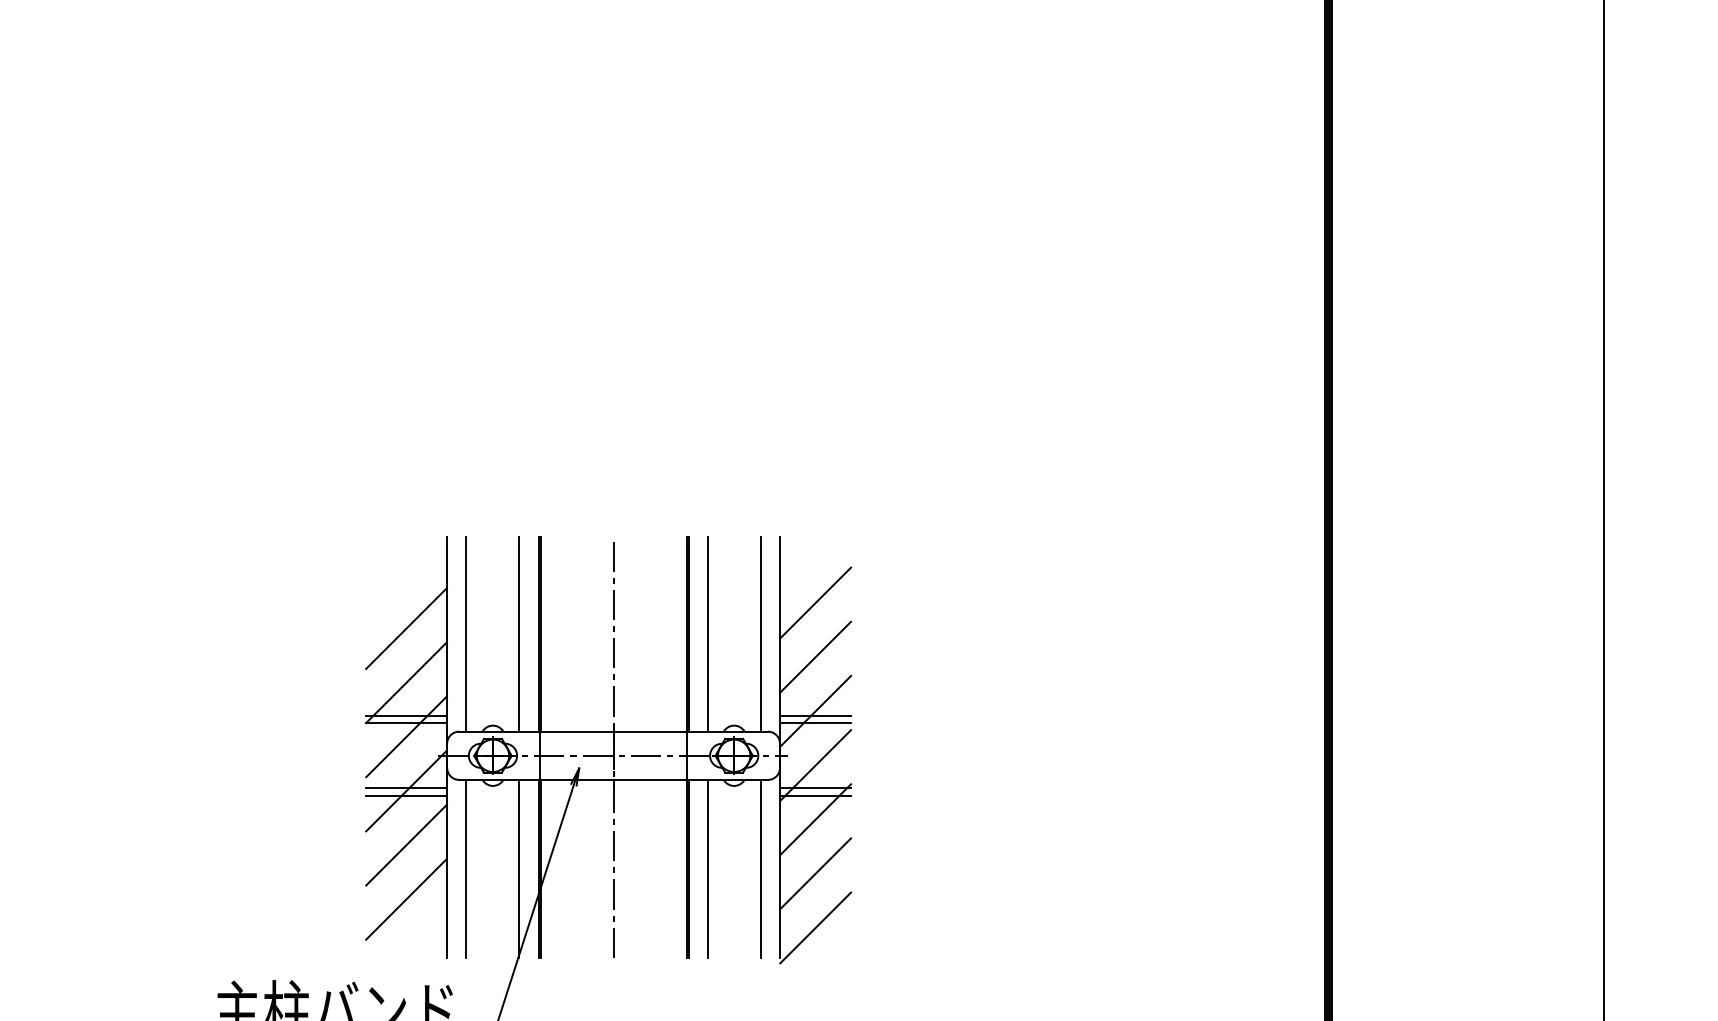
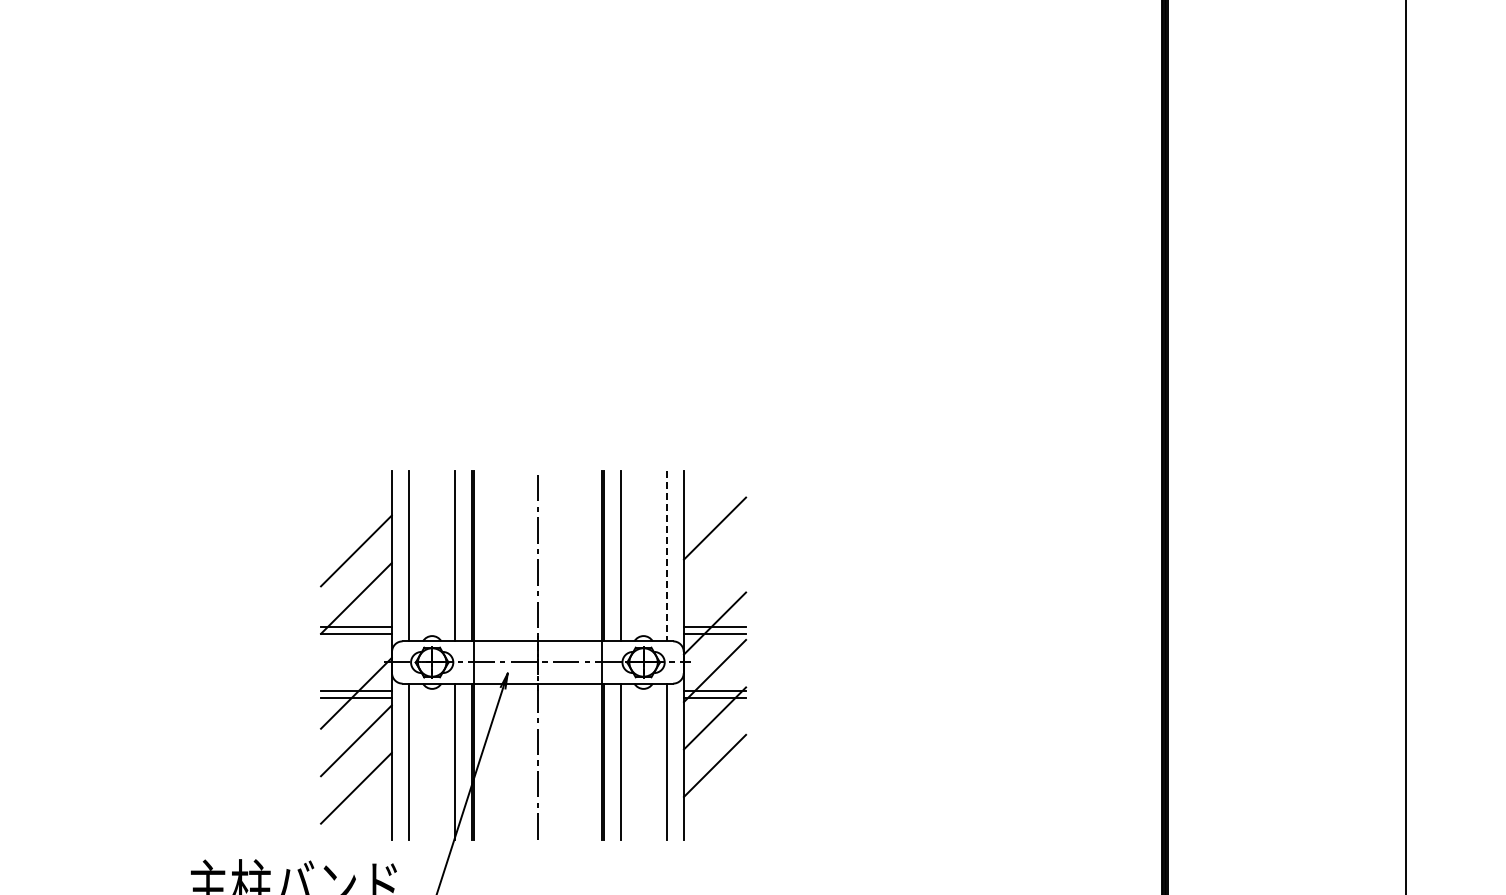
line: (761, 634) -> (667, 556), solid -> dashed
line: (815, 657) -> (714, 576), removed
line: (406, 736) -> (356, 645), removed
line: (815, 928) -> (714, 813), removed

